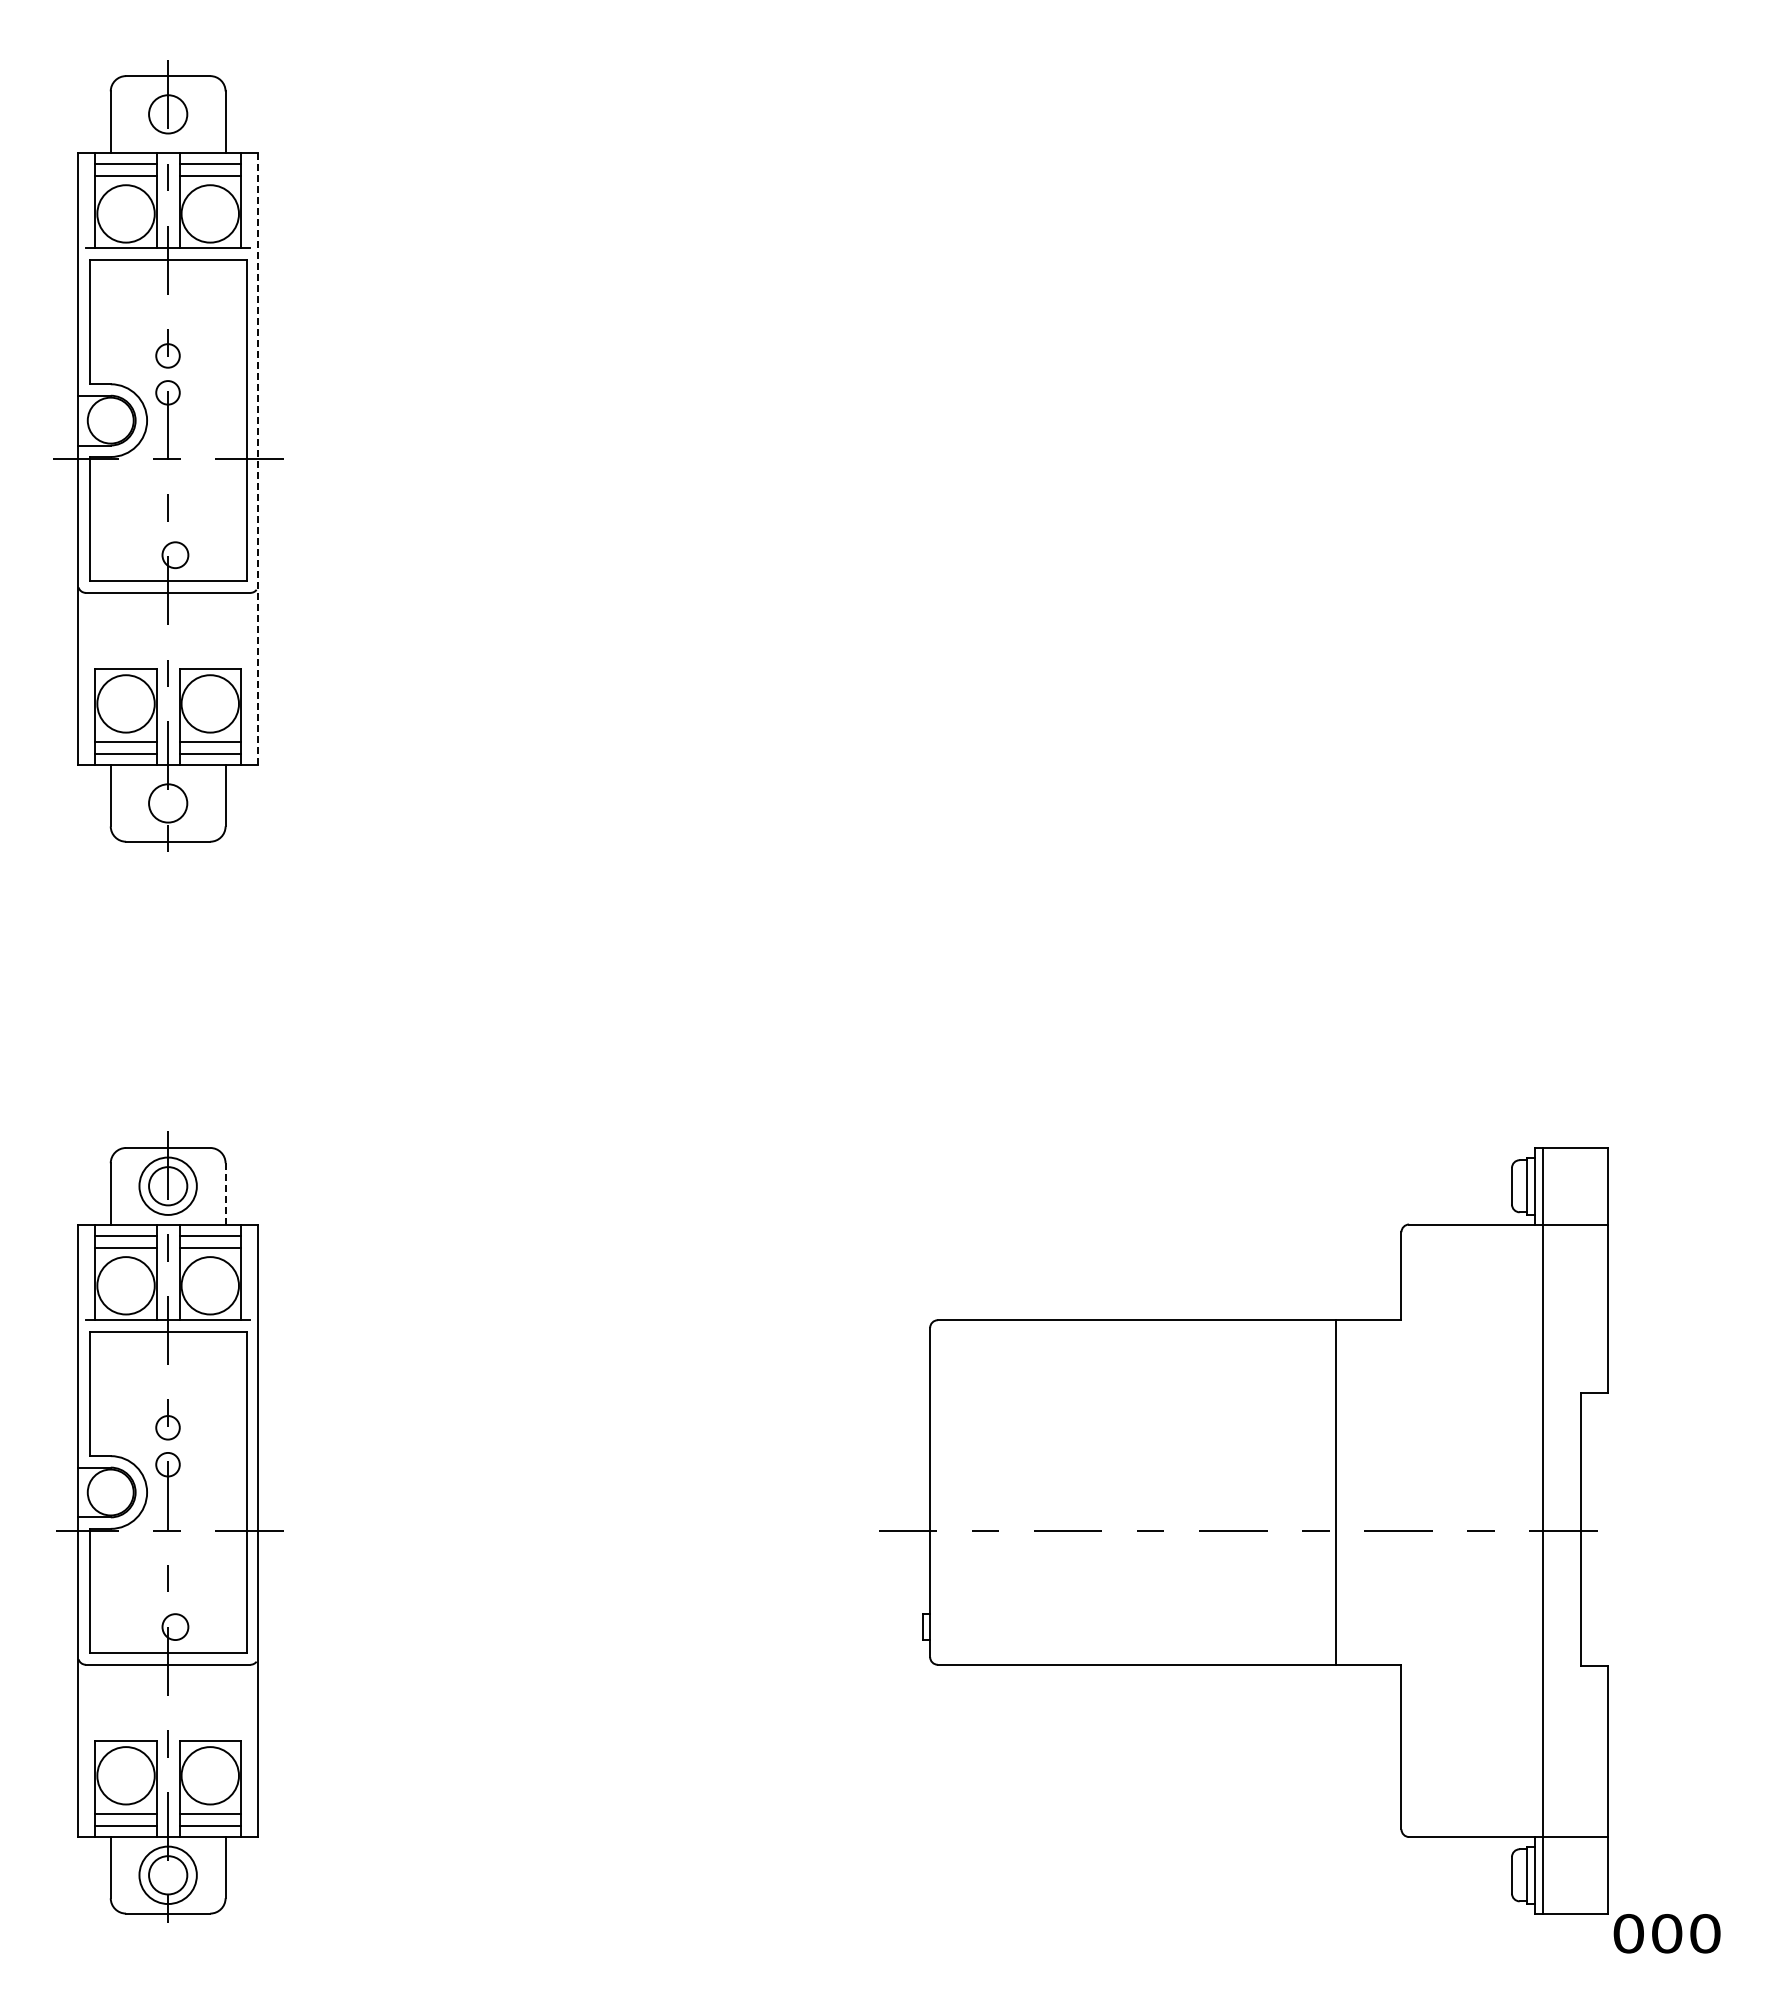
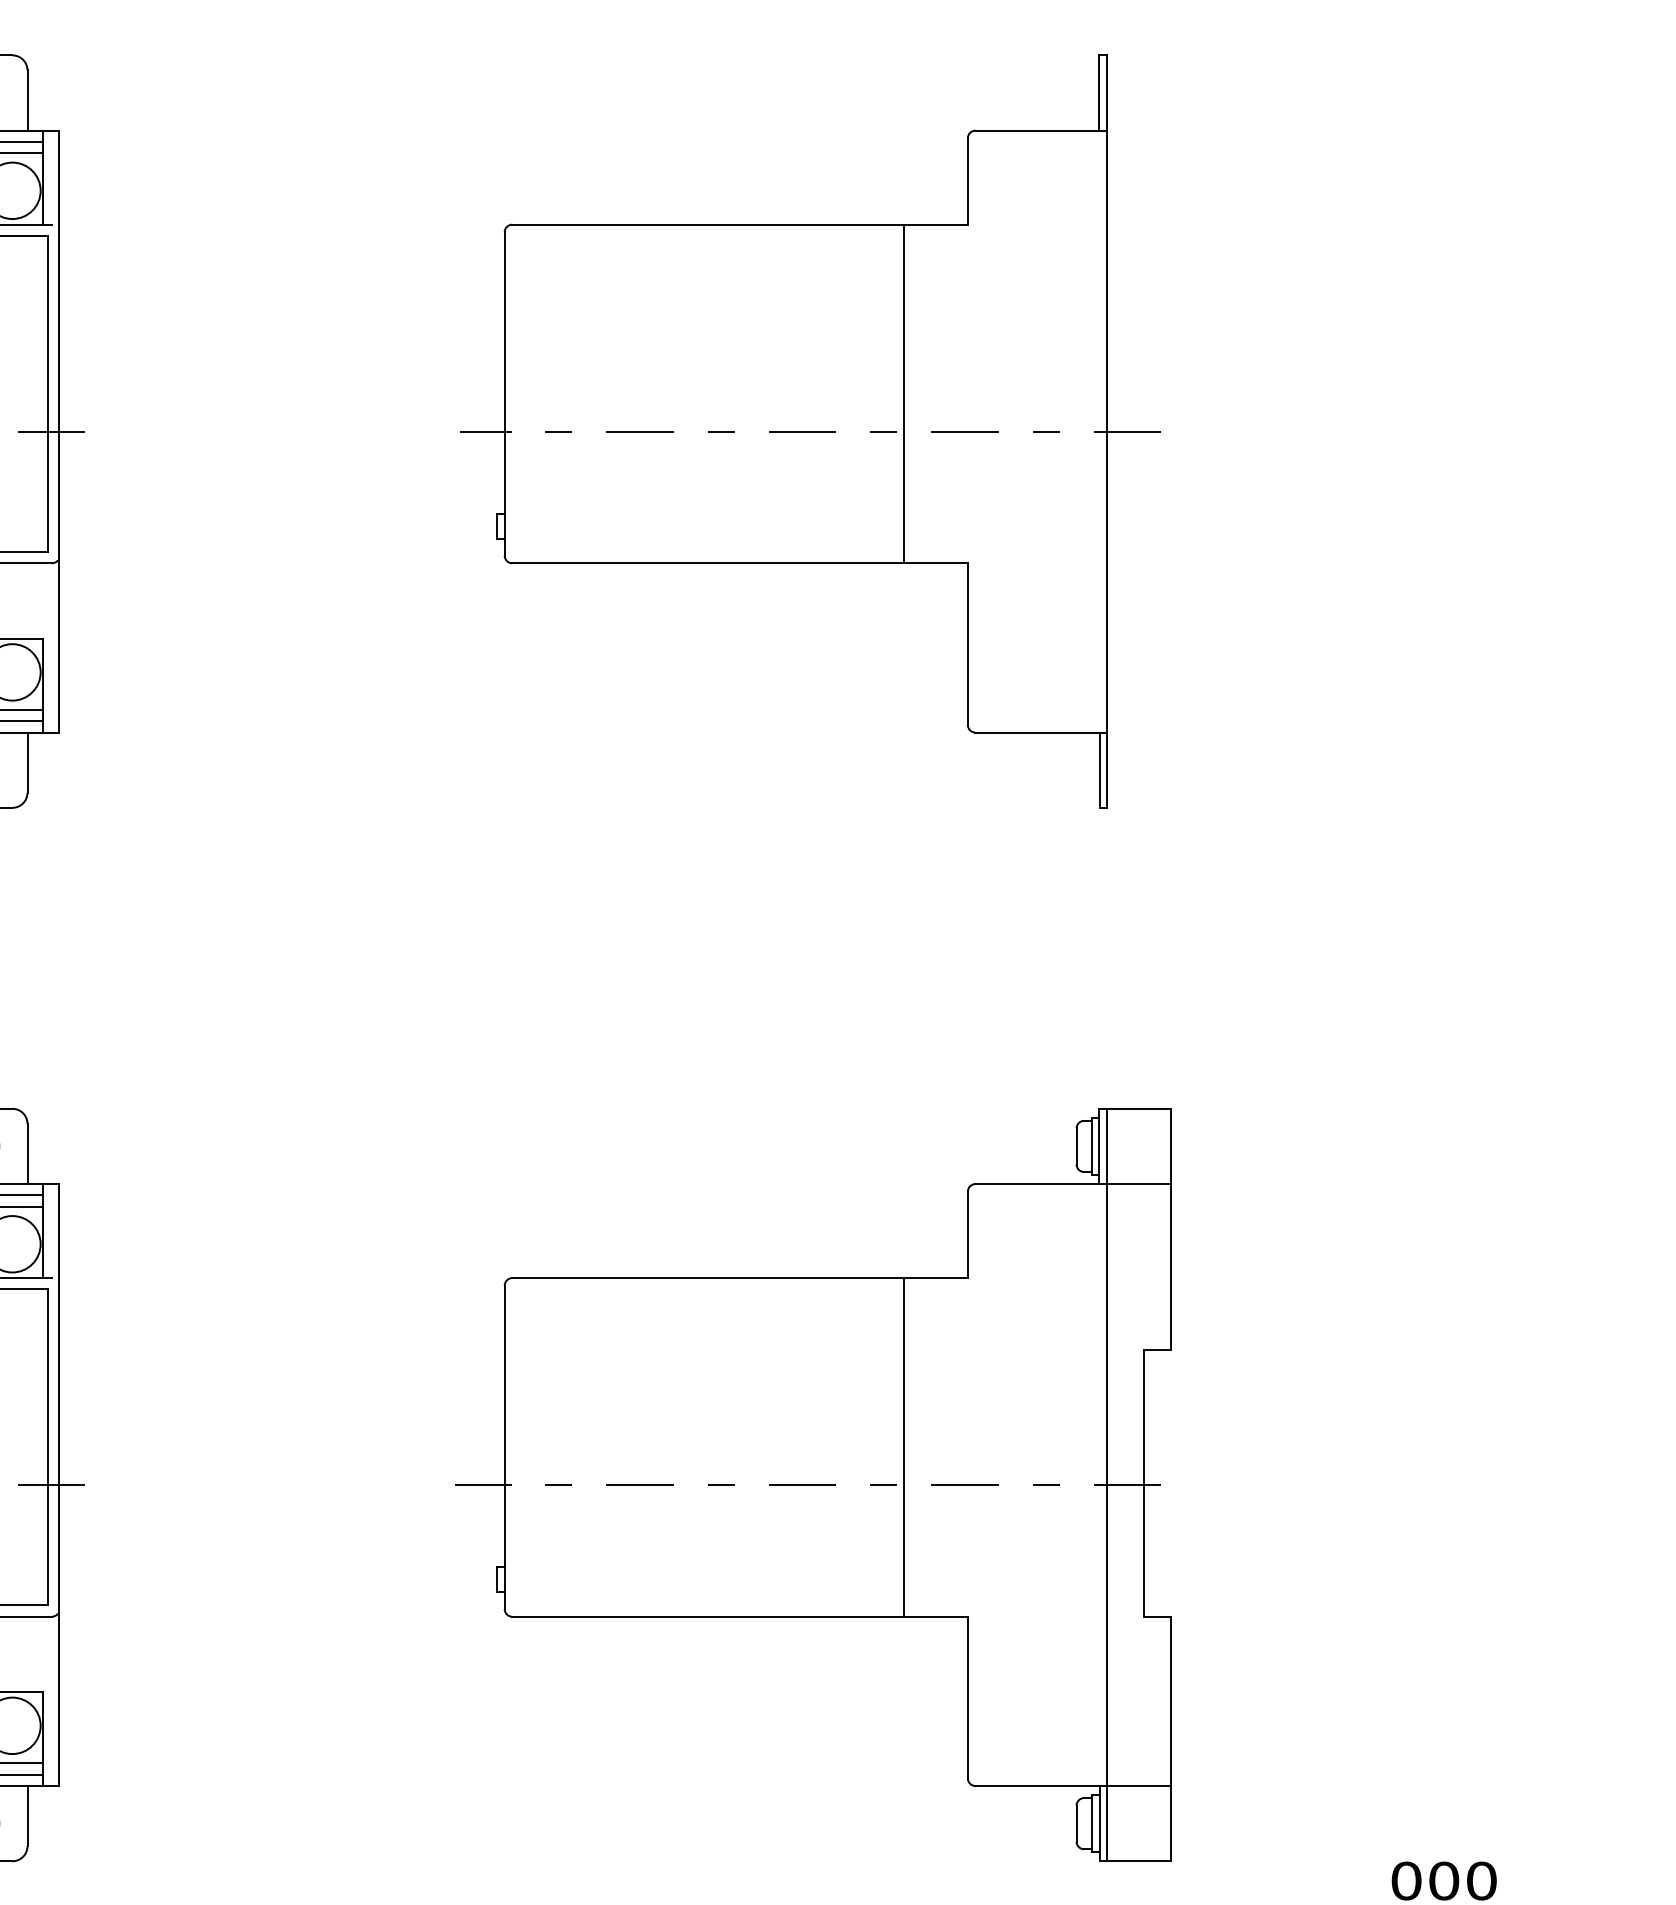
part: (1021, 458) -> (809, 431), added
line: (258, 459) -> (59, 432), dashed -> solid
line: (225, 1193) -> (27, 1153), dashed -> solid
part: (1243, 1530) -> (812, 1484), moved

